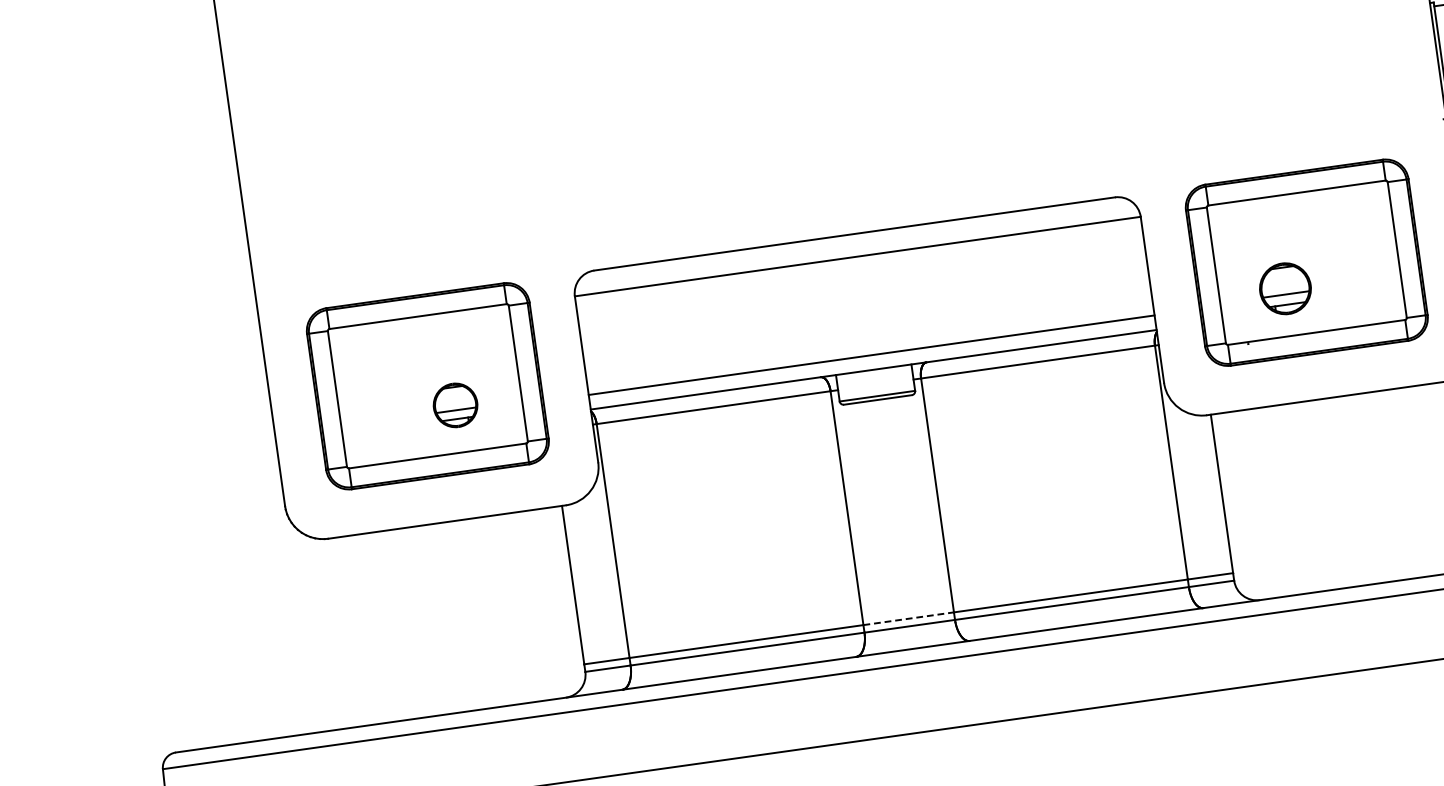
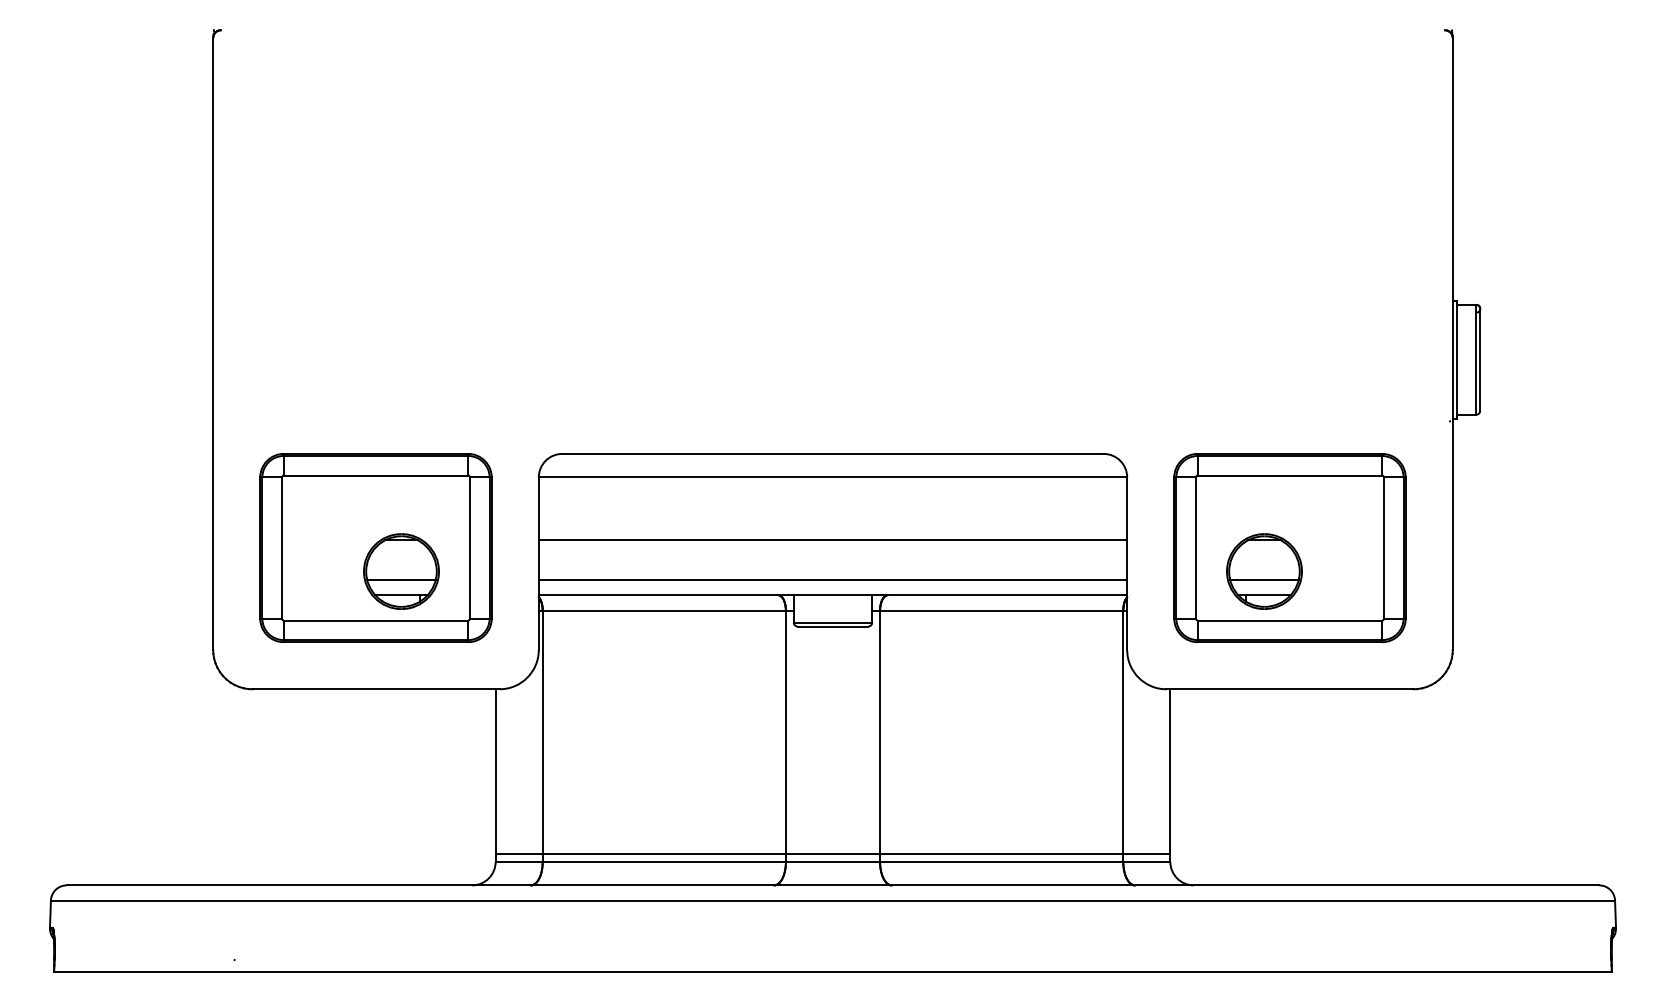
part: (1285, 288) -> (1264, 571), size x1.43
line: (865, 317) -> (832, 540), added
part: (455, 405) -> (401, 571), size x1.67
line: (909, 619) -> (833, 854), dashed -> solid

